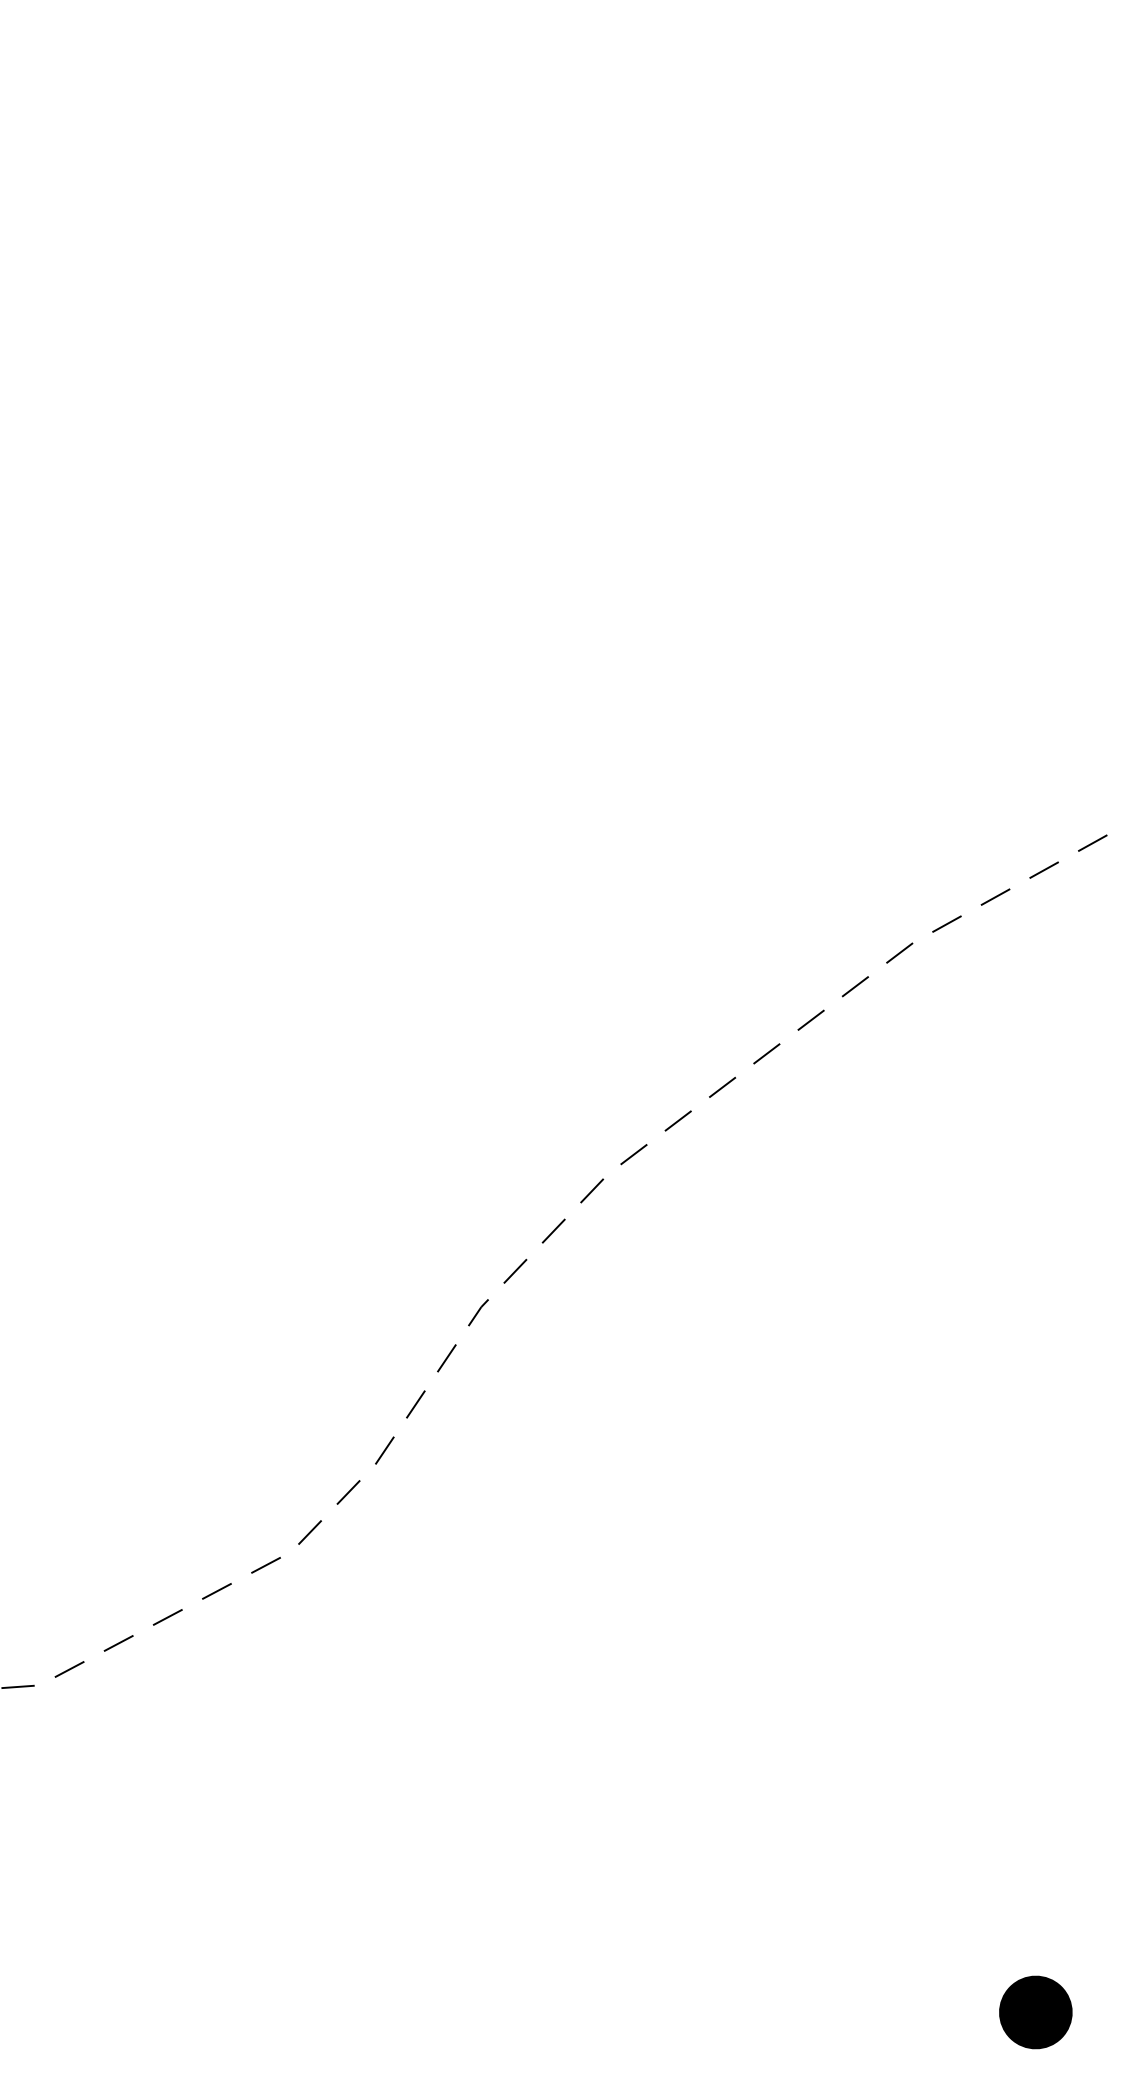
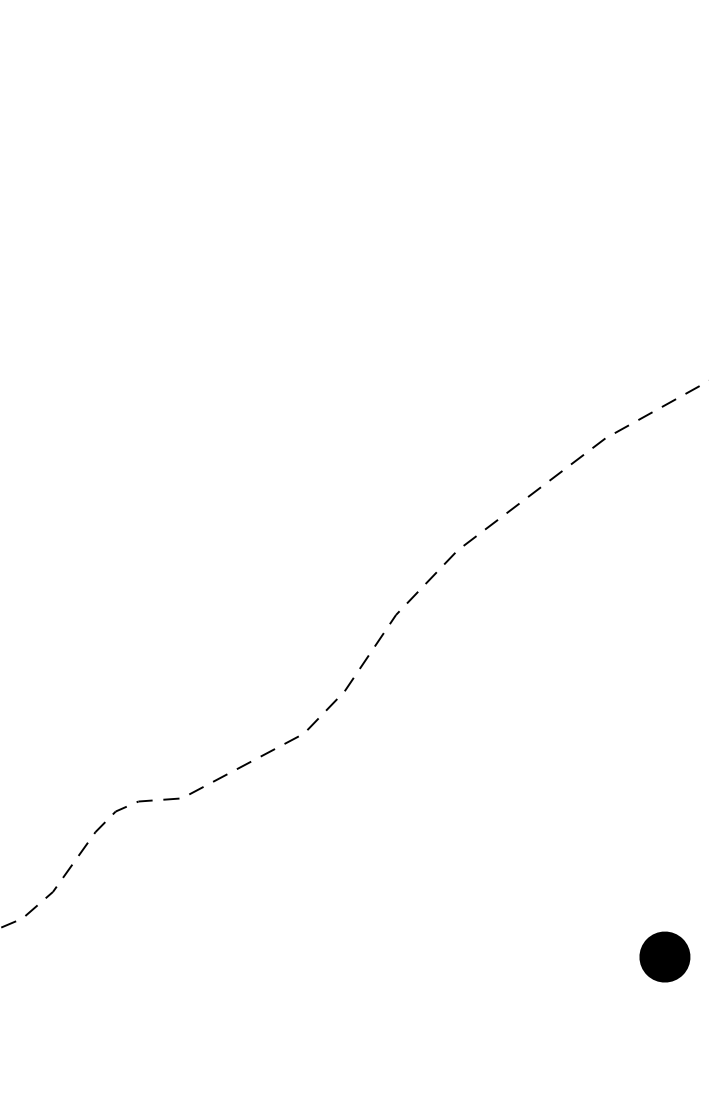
part: (1034, 2011) -> (664, 956), size x1.43

